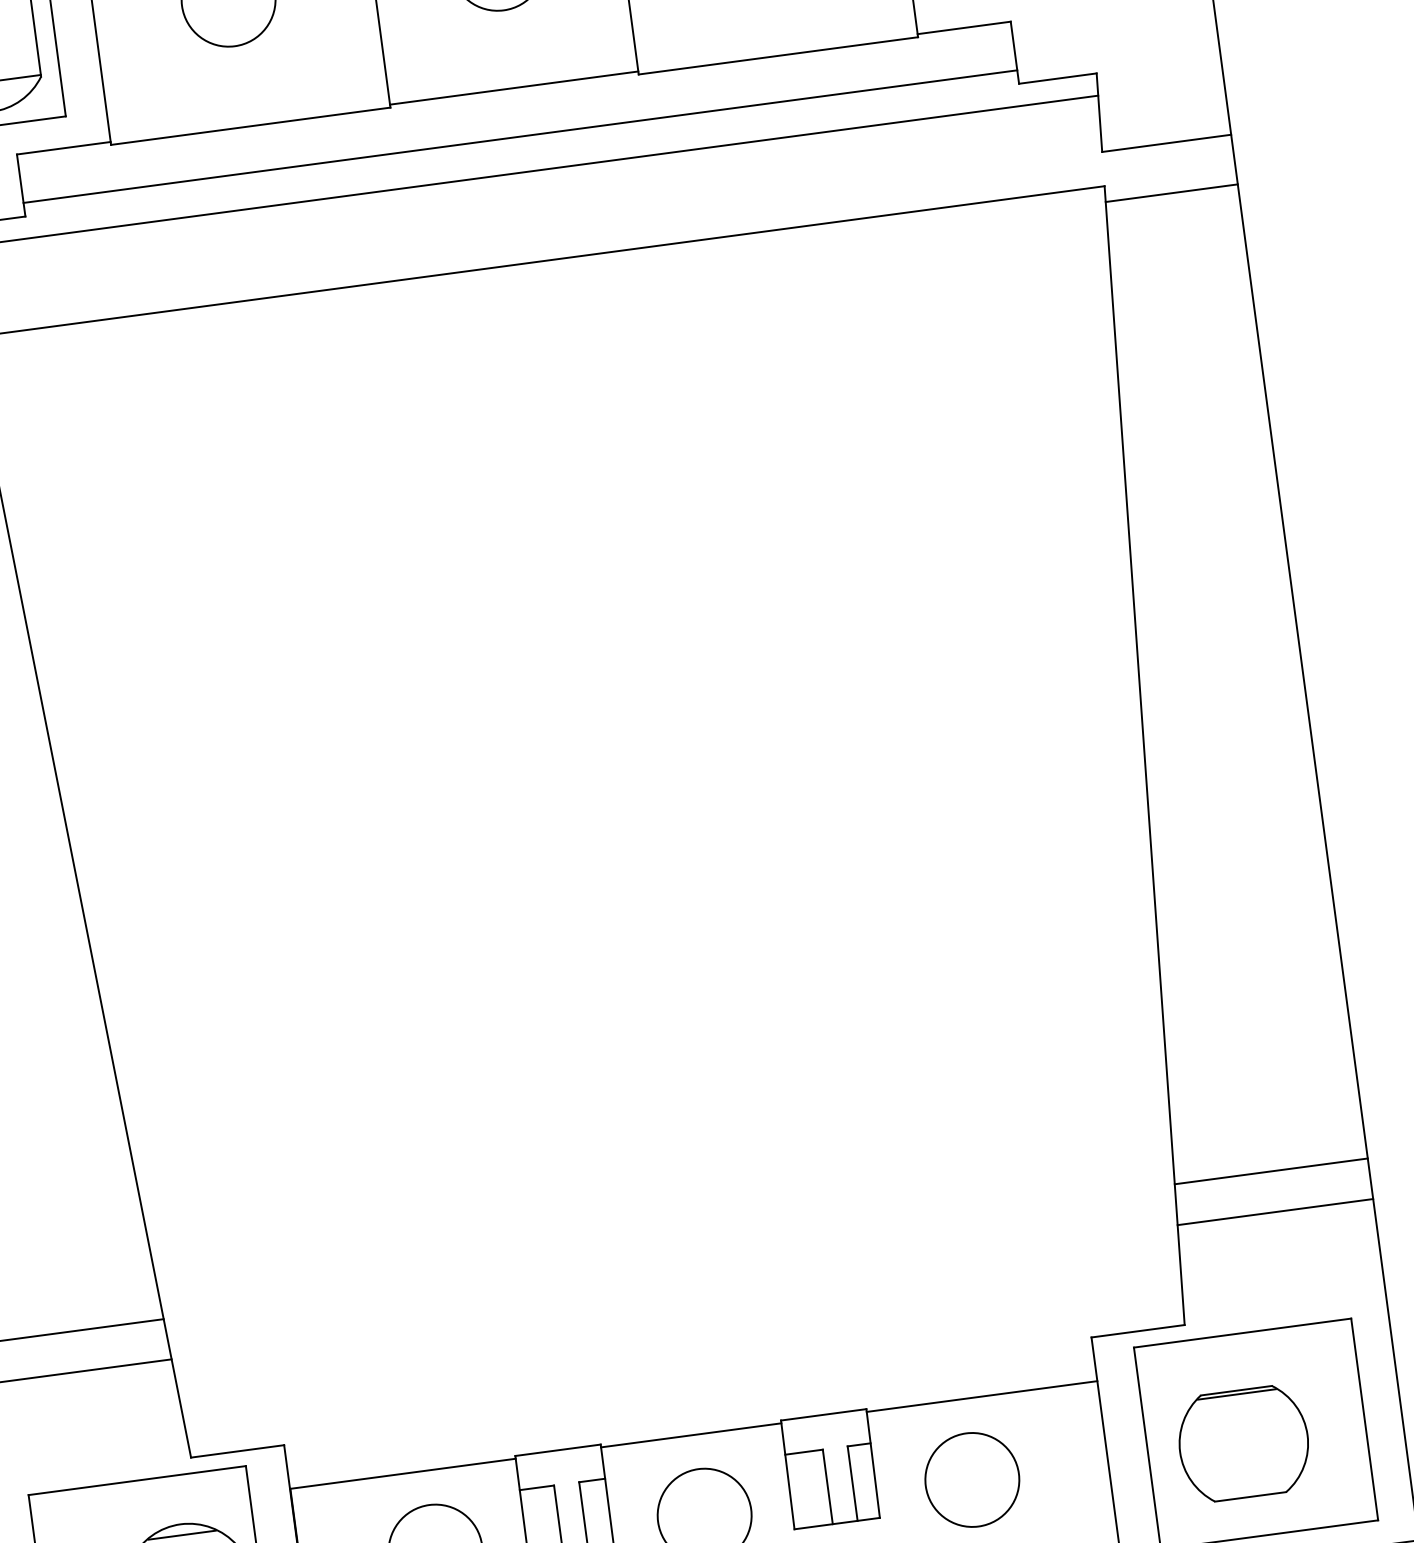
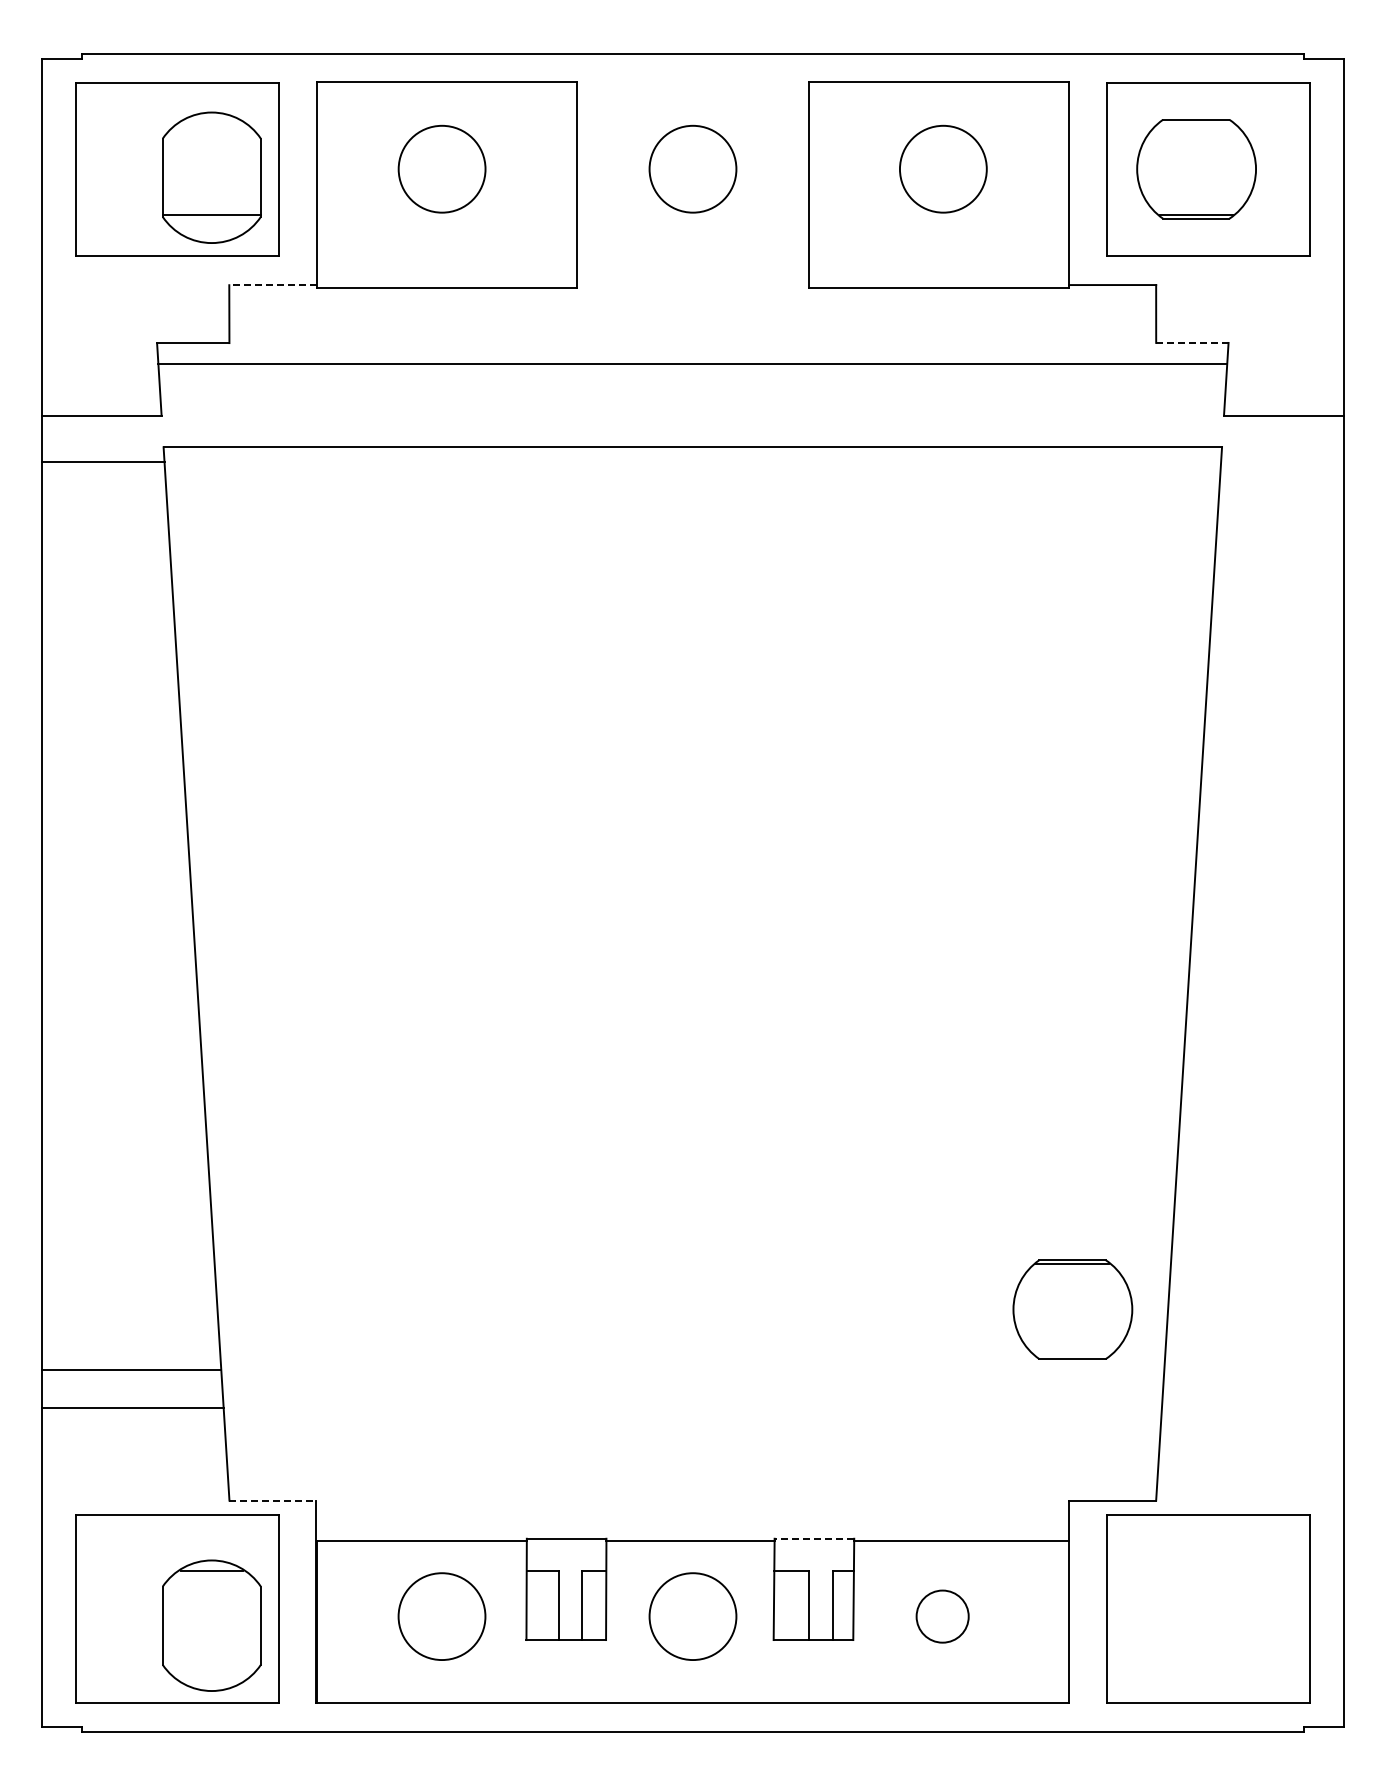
line: (1056, 78) -> (1191, 342), solid -> dashed
line: (513, 88) -> (692, 285), removed
line: (520, 136) -> (692, 330), removed
line: (63, 148) -> (272, 285), solid -> dashed
line: (1171, 192) -> (1282, 461), removed
line: (1271, 1171) -> (1254, 1370), removed
line: (1274, 1212) -> (1252, 1408), removed
line: (823, 1414) -> (814, 1538), solid -> dashed
part: (1243, 1443) -> (1072, 1309), moved
line: (238, 1451) -> (273, 1500), solid -> dashed
circle: (972, 1479) -> (942, 1616), size x0.6

